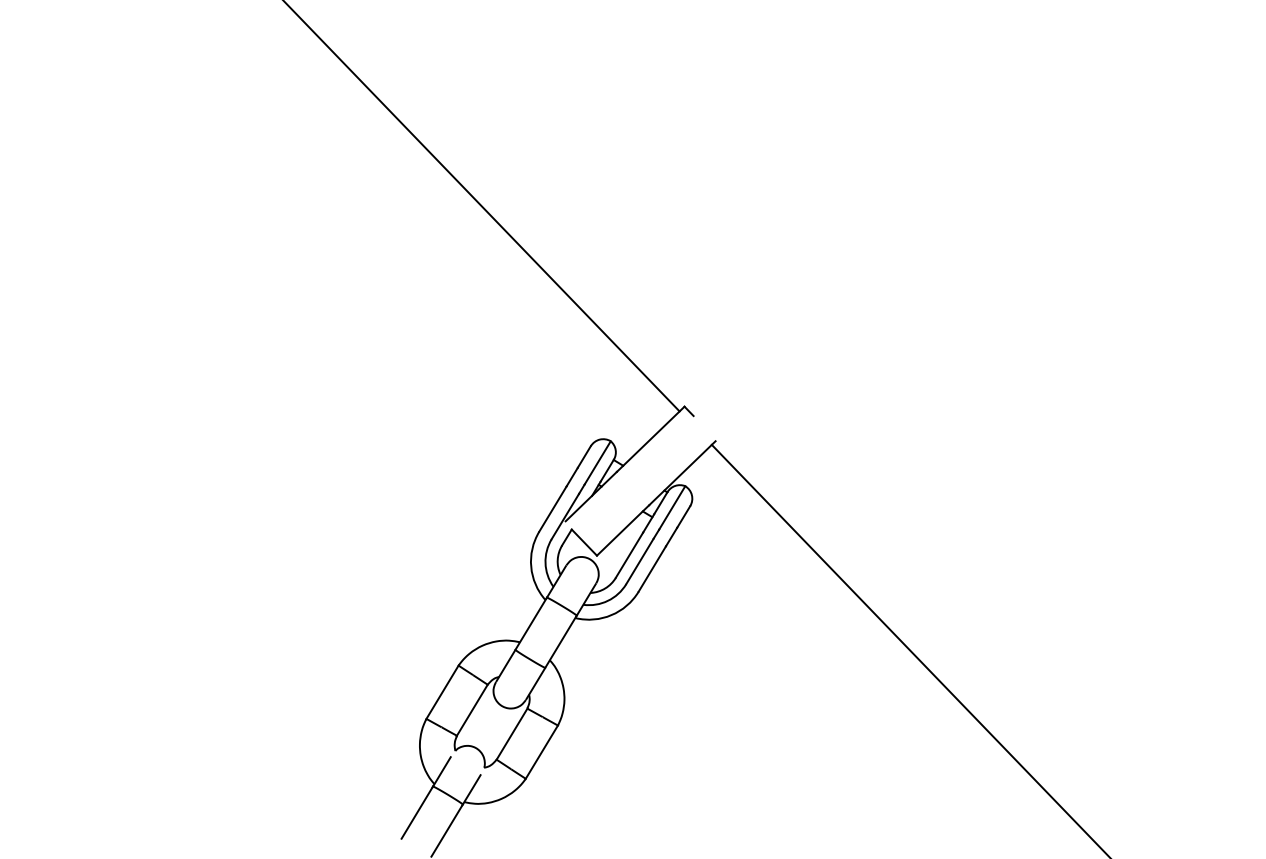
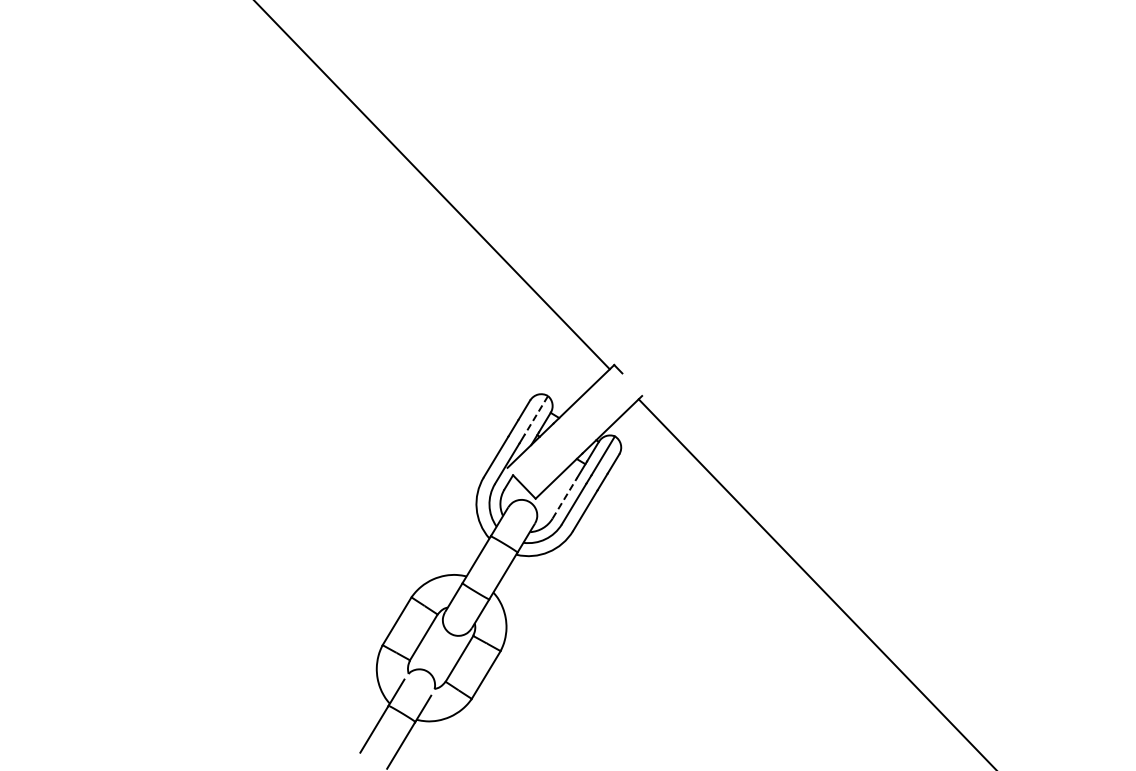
line: (597, 462) -> (536, 415), solid -> dashed
line: (629, 555) -> (564, 498), solid -> dashed

